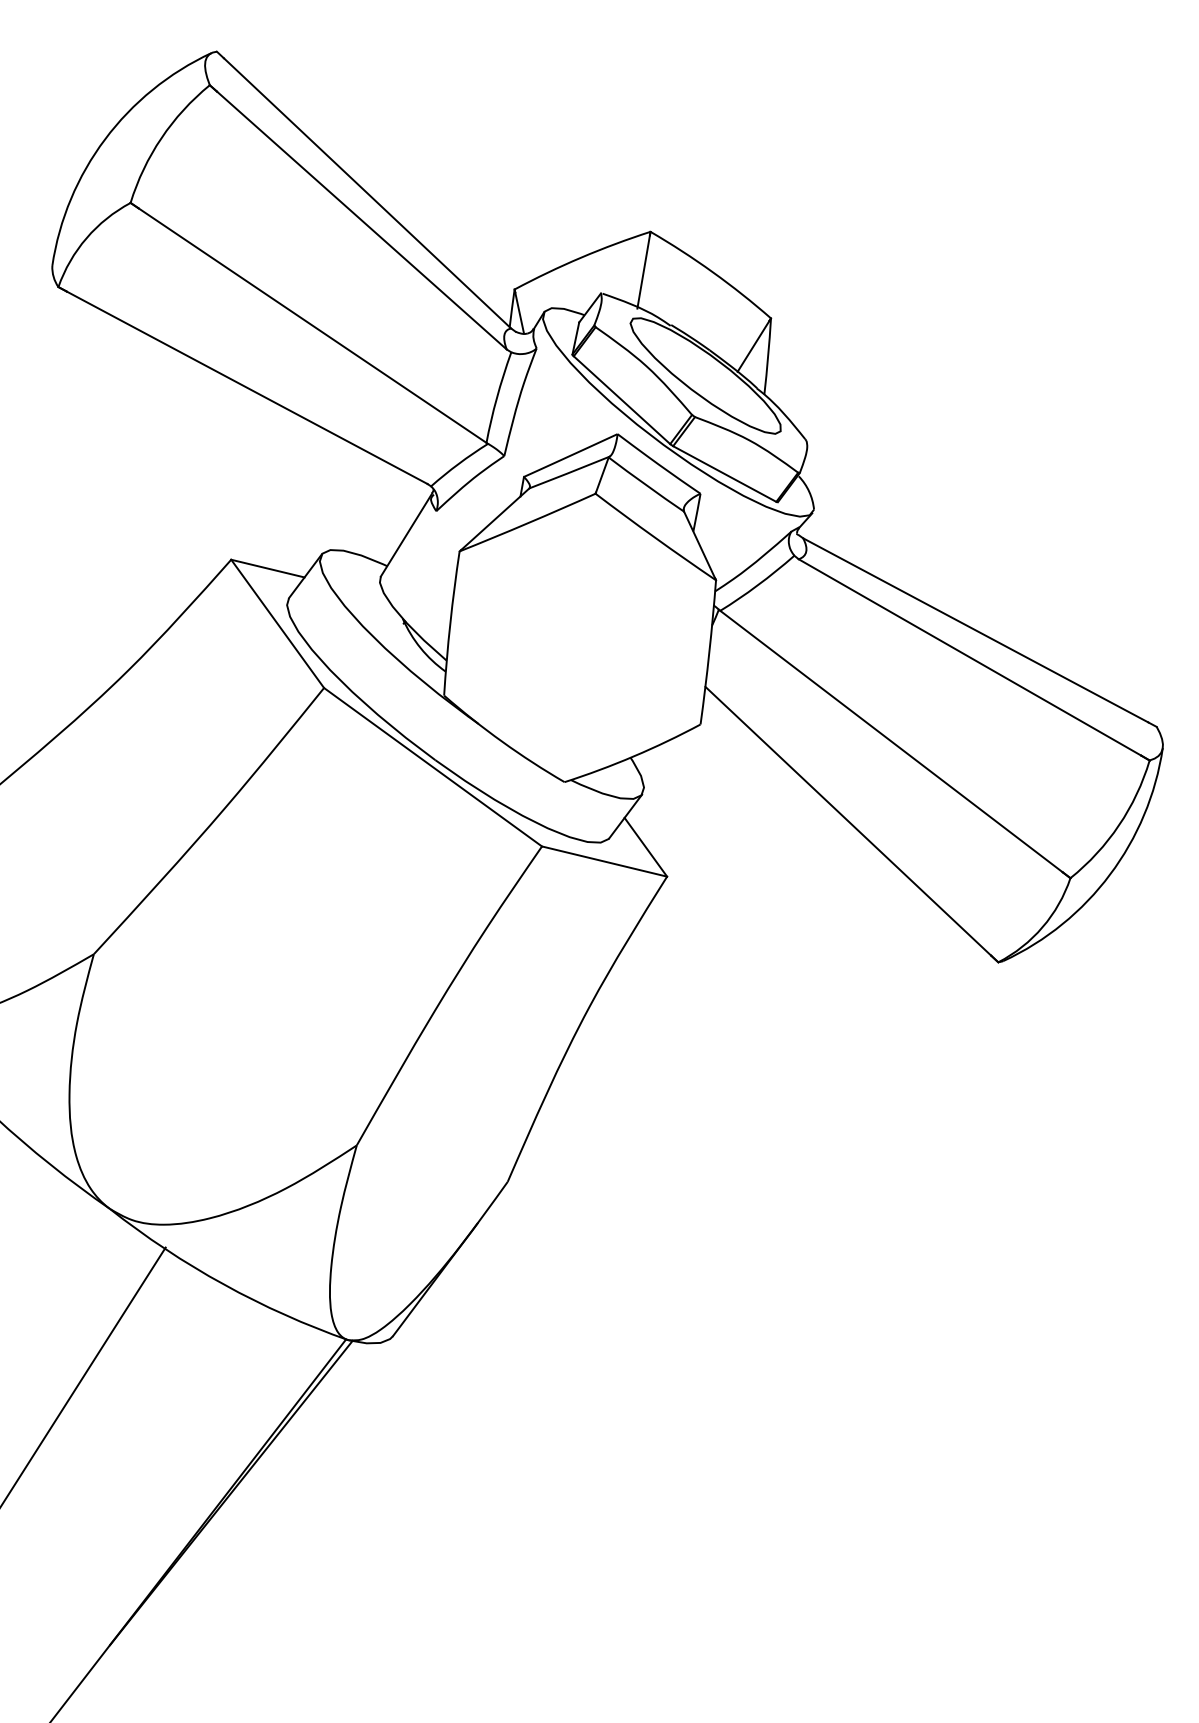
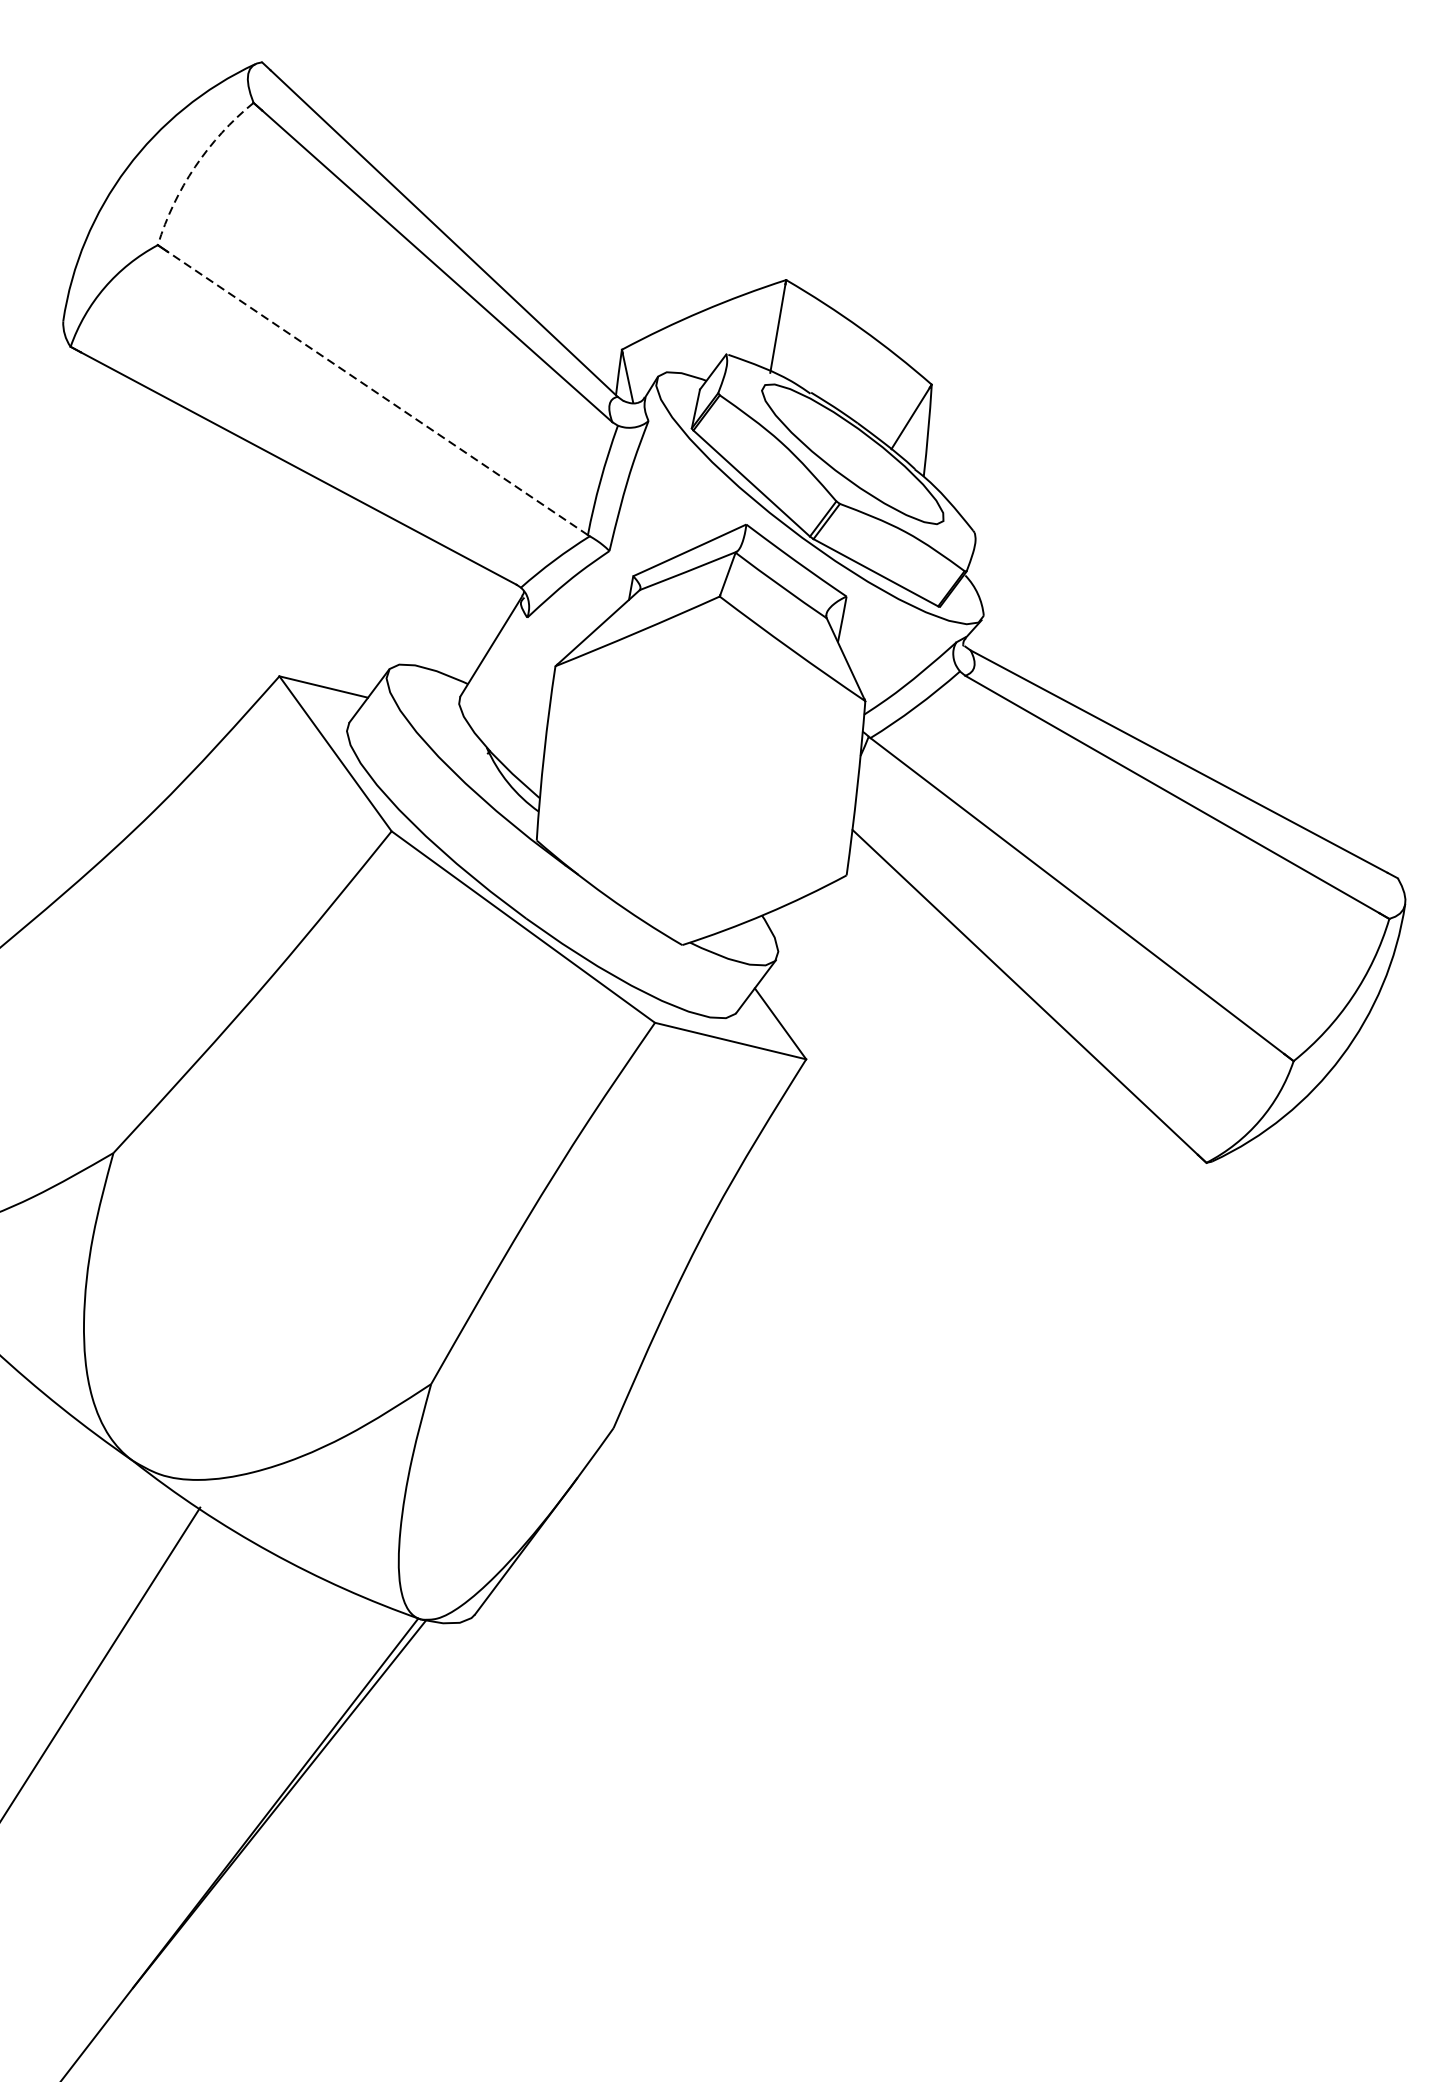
arc: (161, 138) -> (195, 167), solid -> dashed
line: (312, 325) -> (377, 393), solid -> dashed

